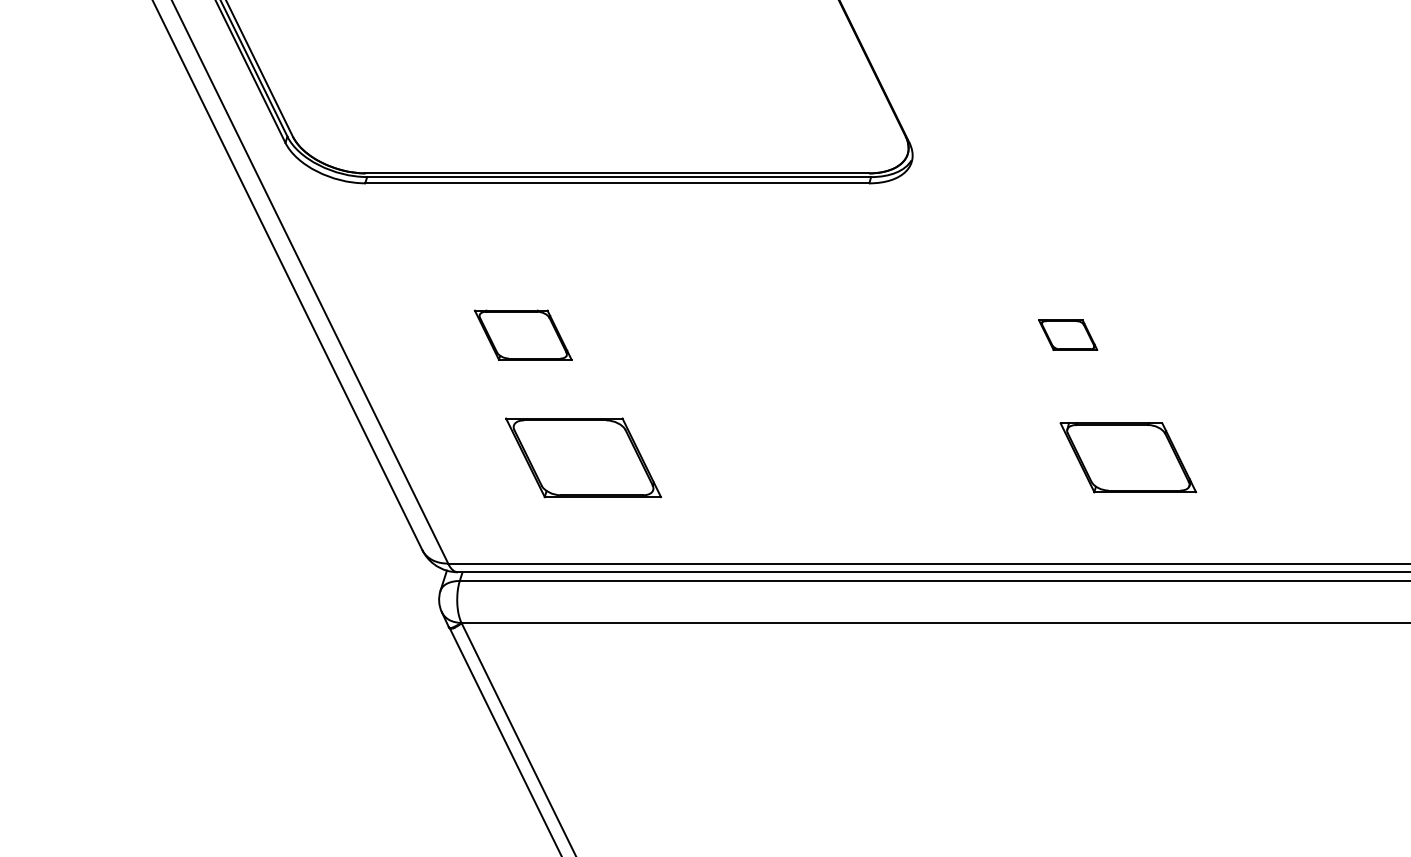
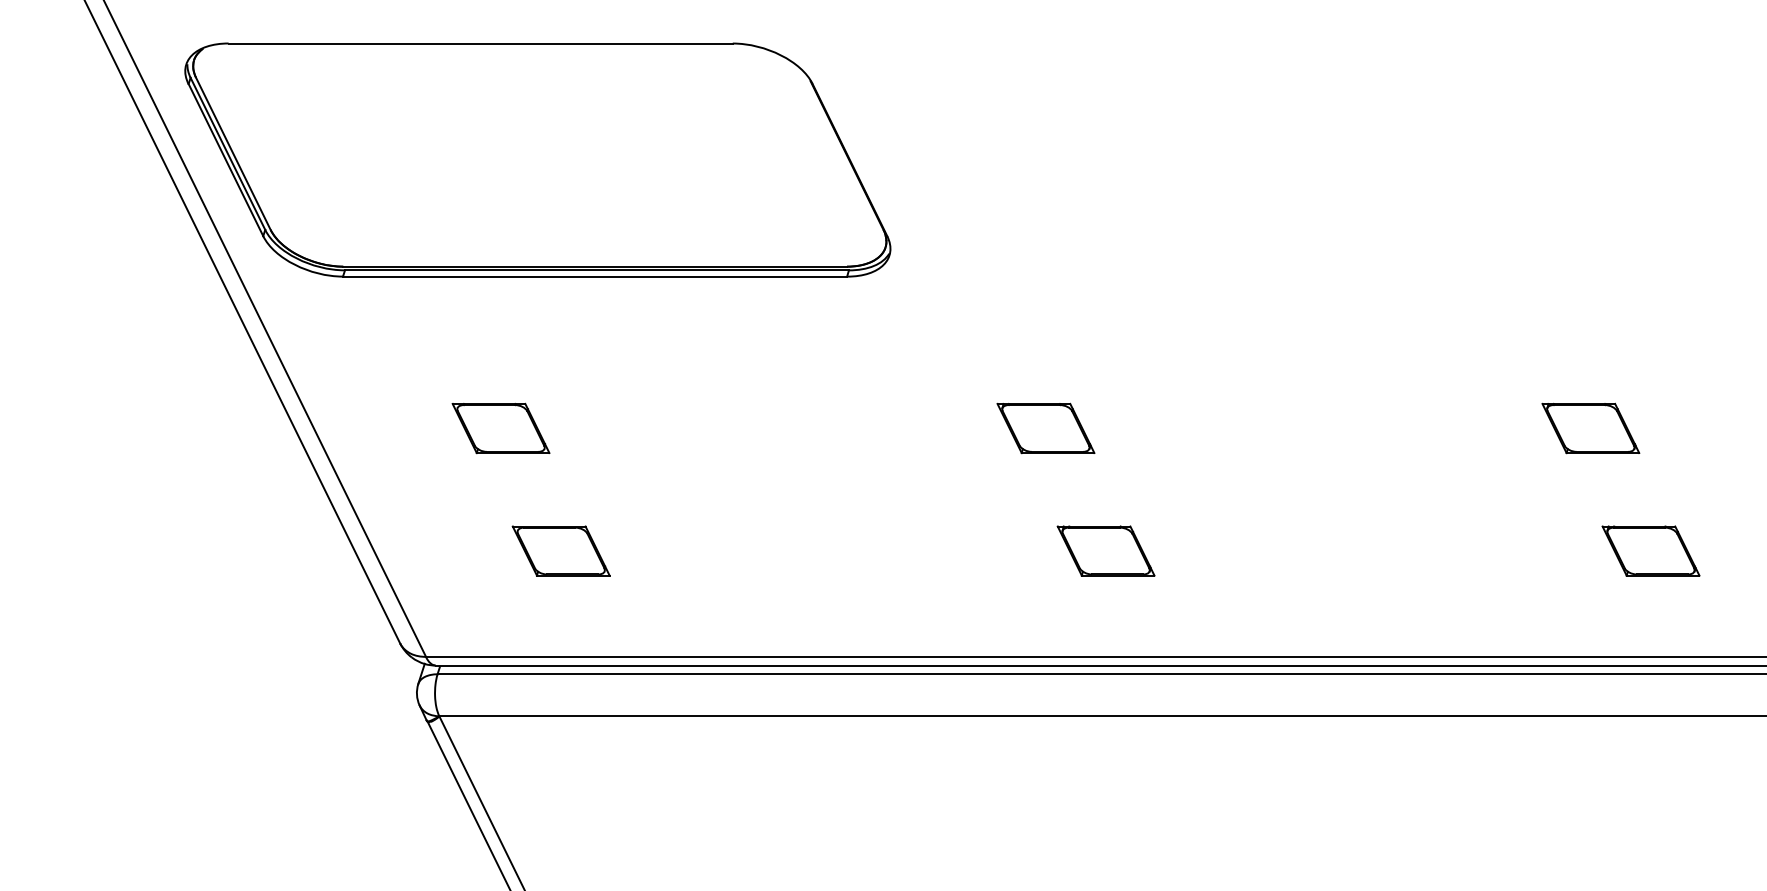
part: (1067, 335) -> (1045, 428), size x1.67
part: (582, 457) -> (560, 550), size x0.62
part: (1127, 457) -> (1105, 550), size x0.71

